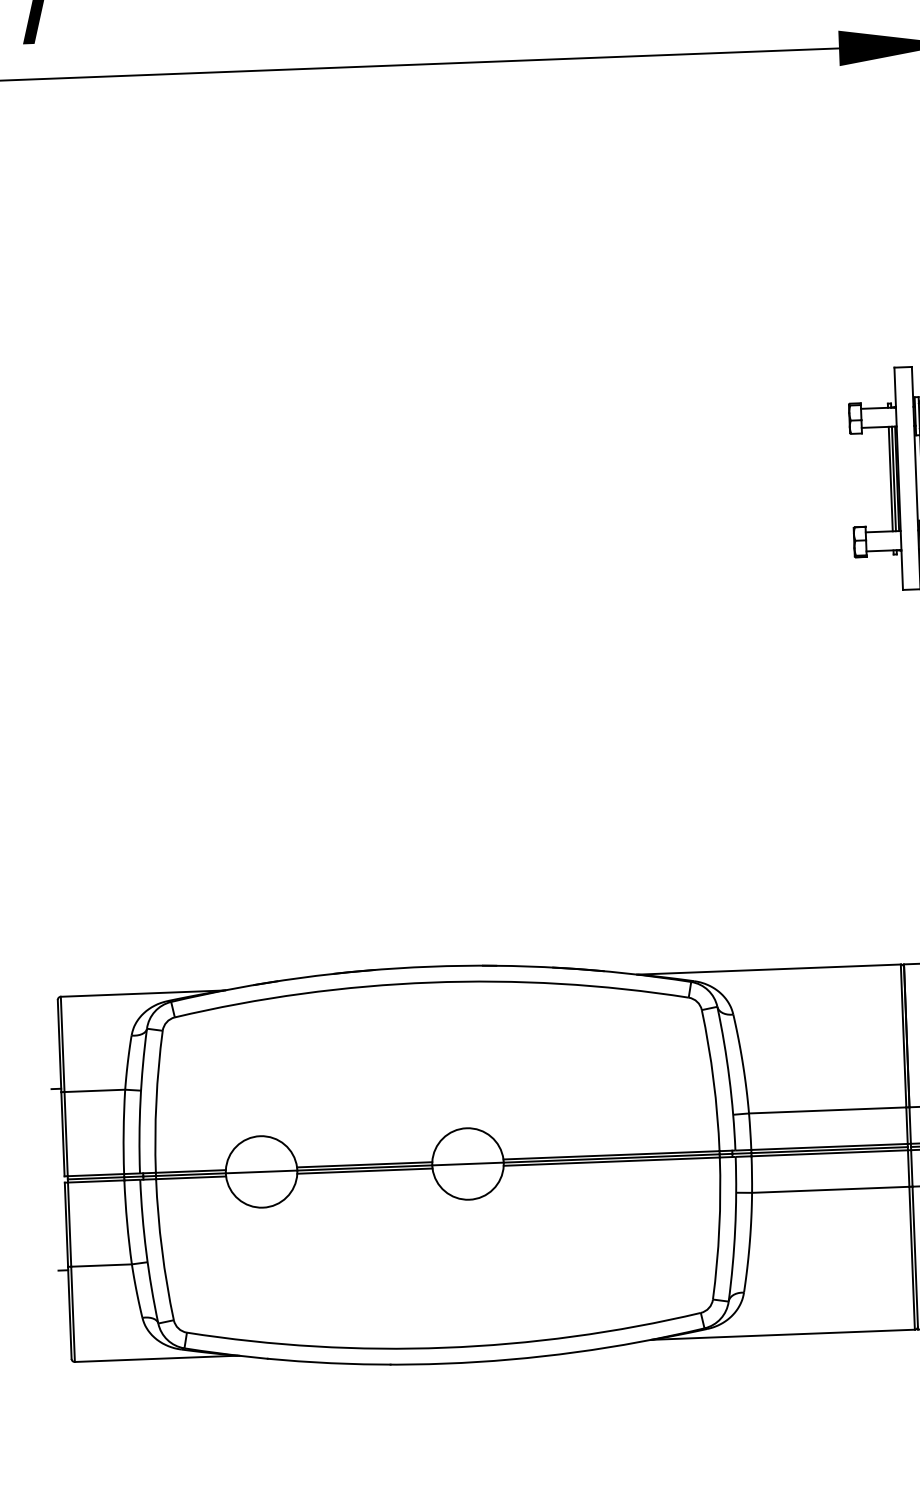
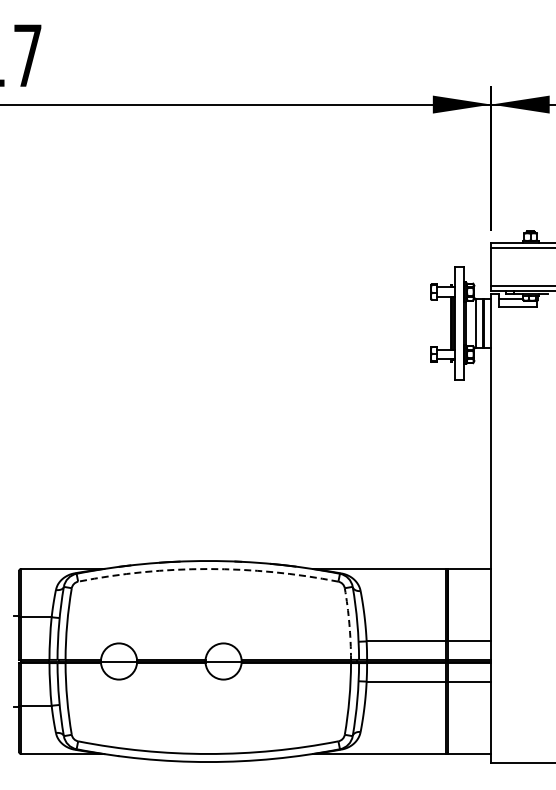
arc: (431, 983) -> (208, 569), solid -> dashed
arc: (713, 1079) -> (349, 623), solid -> dashed

